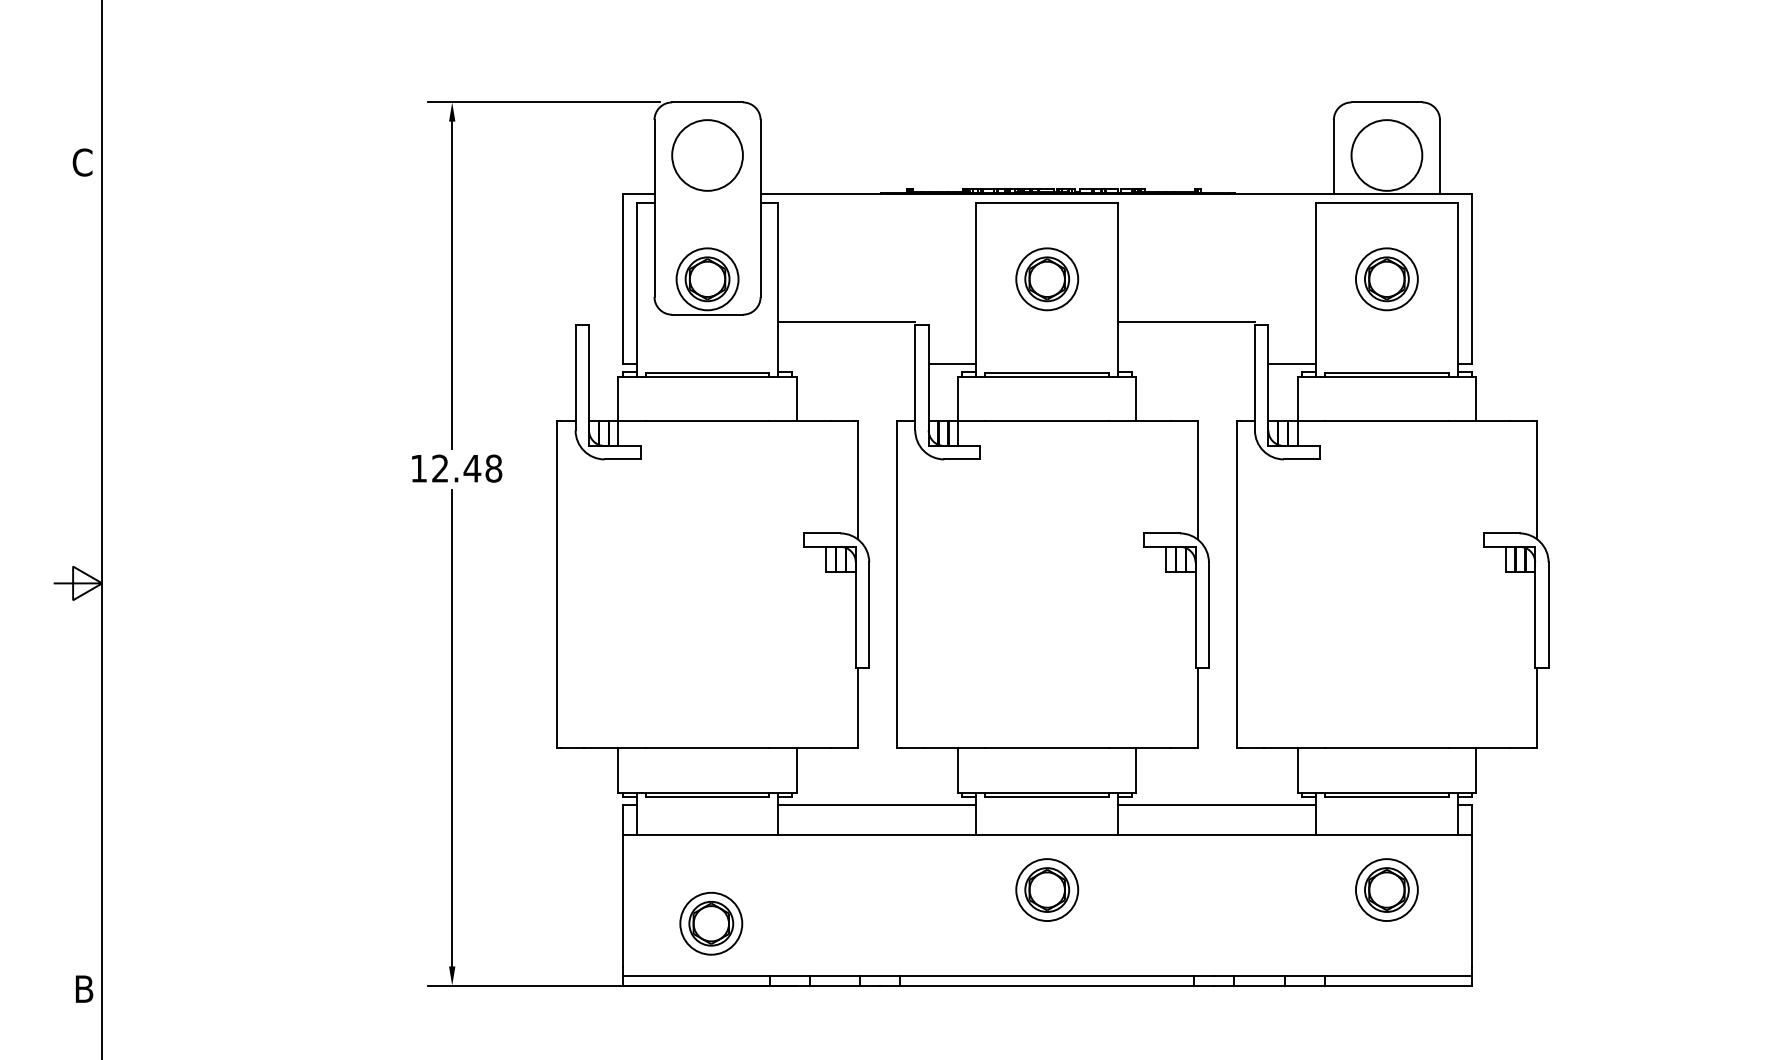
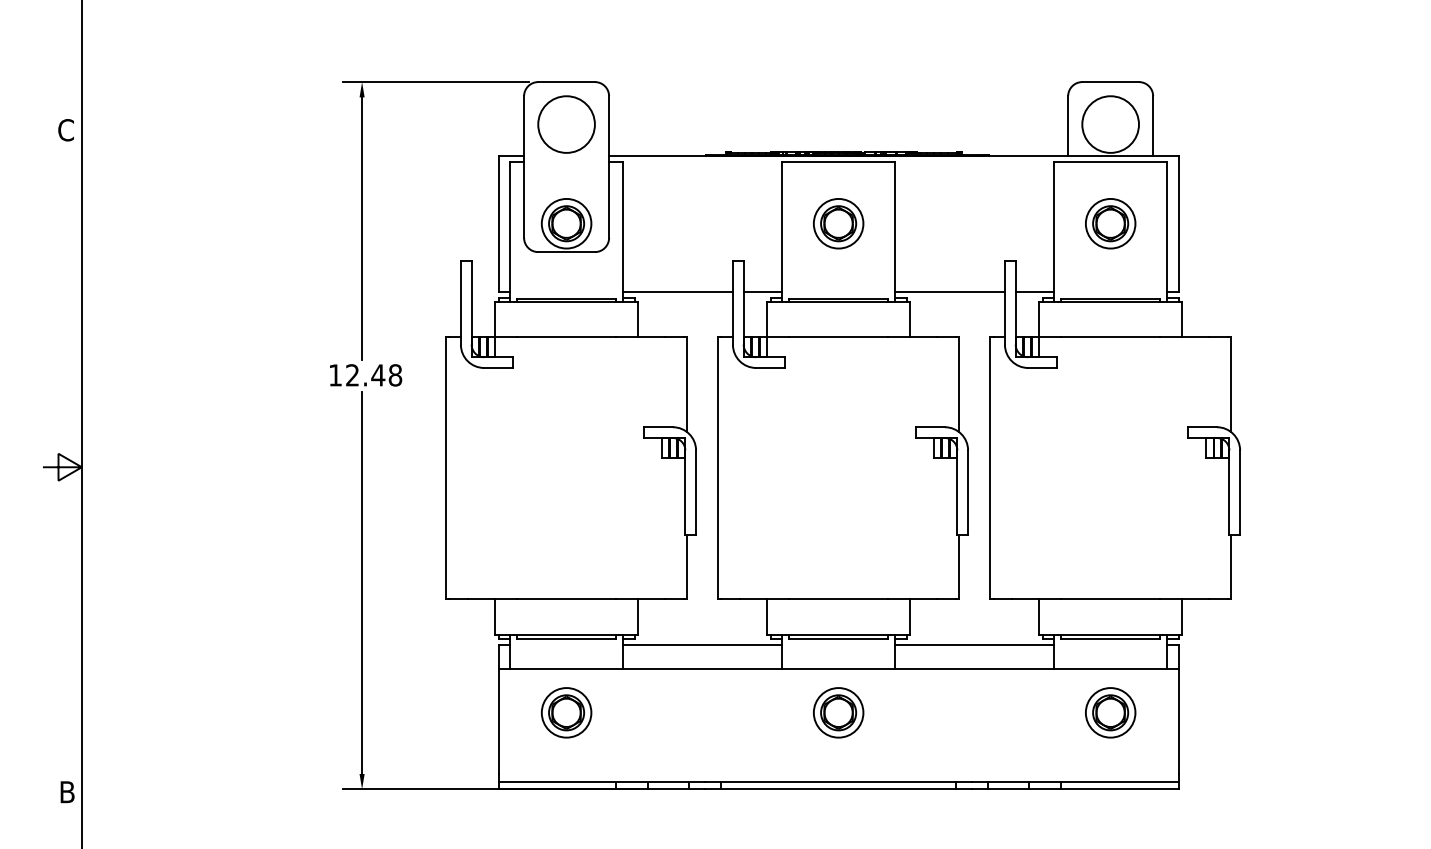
line: (846, 321) -> (677, 291), moved
line: (1185, 321) -> (949, 291), moved
part: (711, 923) -> (566, 712), moved

